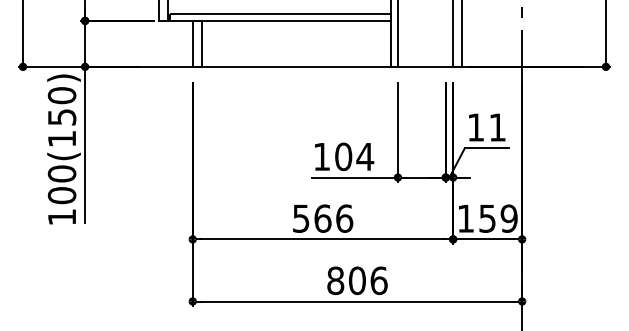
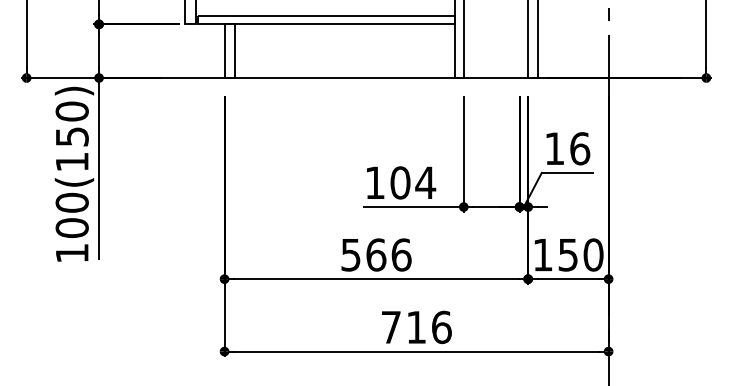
text: (497, 127) -> (579, 148), 11 -> 16
text: (508, 218) -> (592, 254), 159 -> 150
text: (346, 280) -> (403, 327), 806 -> 716

